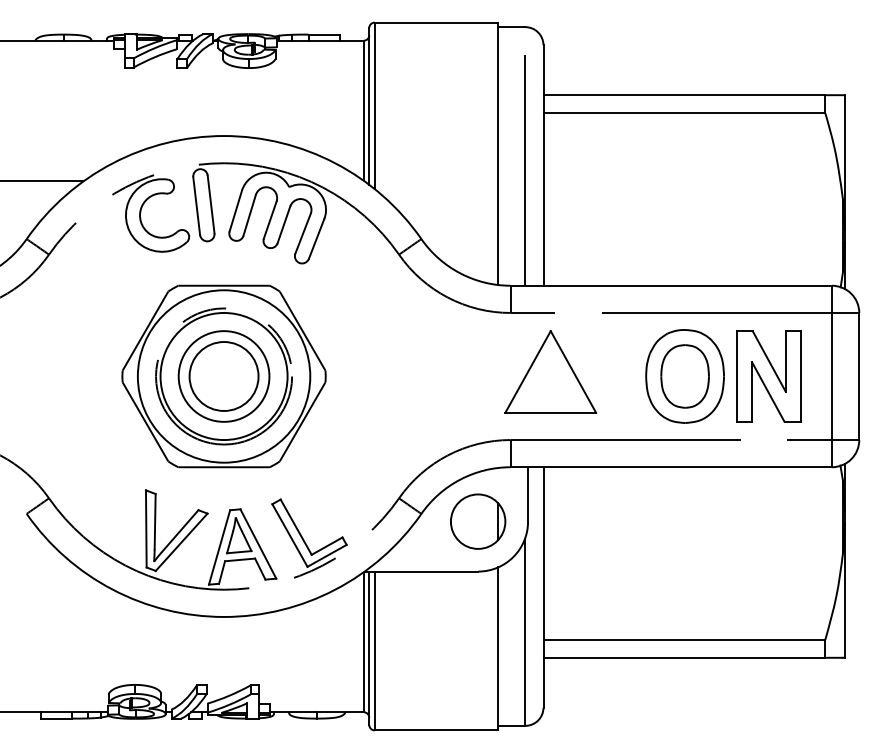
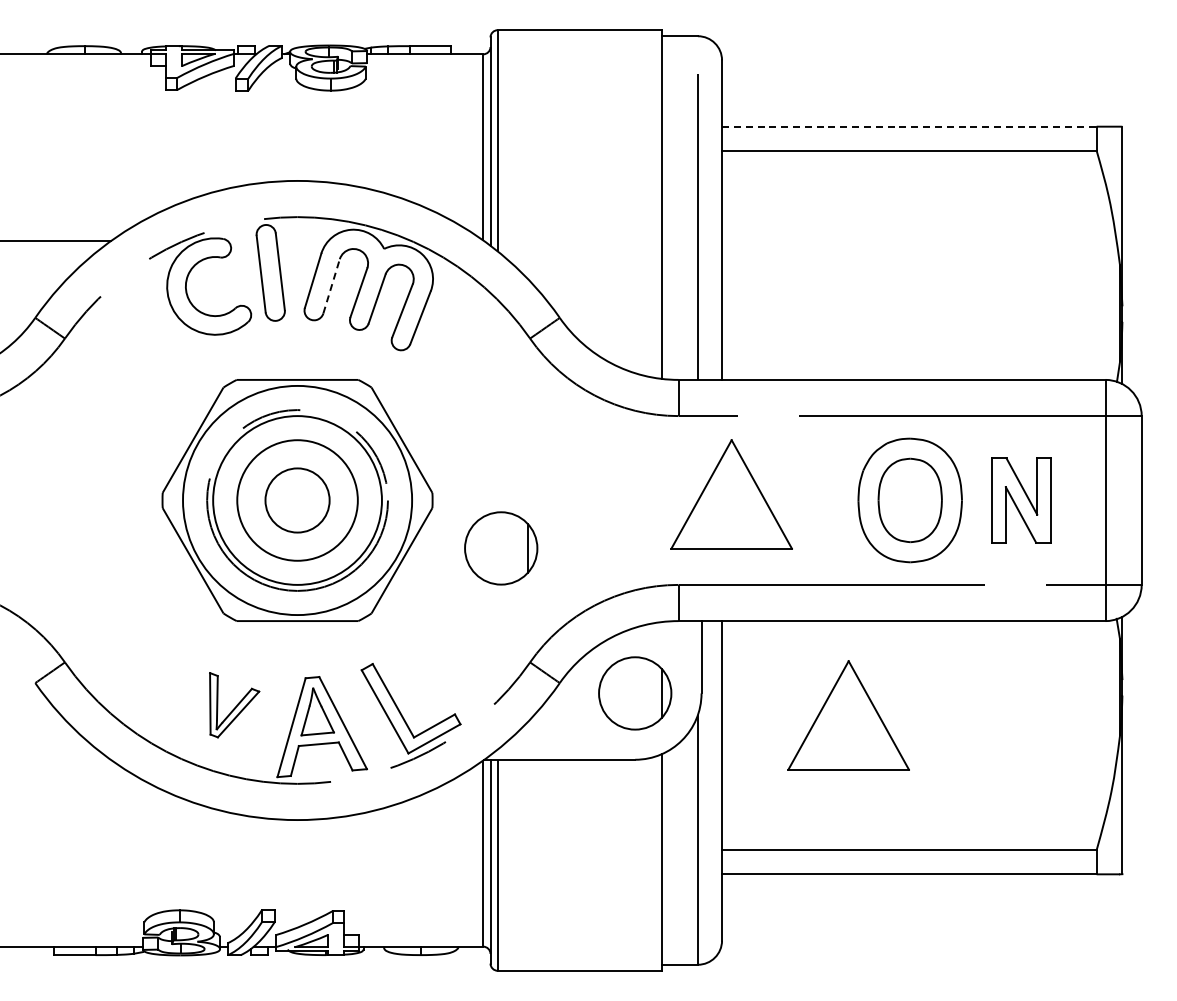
line: (684, 95) -> (909, 126), solid -> dashed
line: (249, 214) -> (331, 285), solid -> dashed
circle: (224, 376) -> (297, 500), size x0.7
part: (768, 376) -> (1021, 500), size x0.7
part: (377, 412) -> (501, 548), added
part: (176, 530) -> (234, 704), size x0.6
part: (638, 538) -> (848, 715), added

